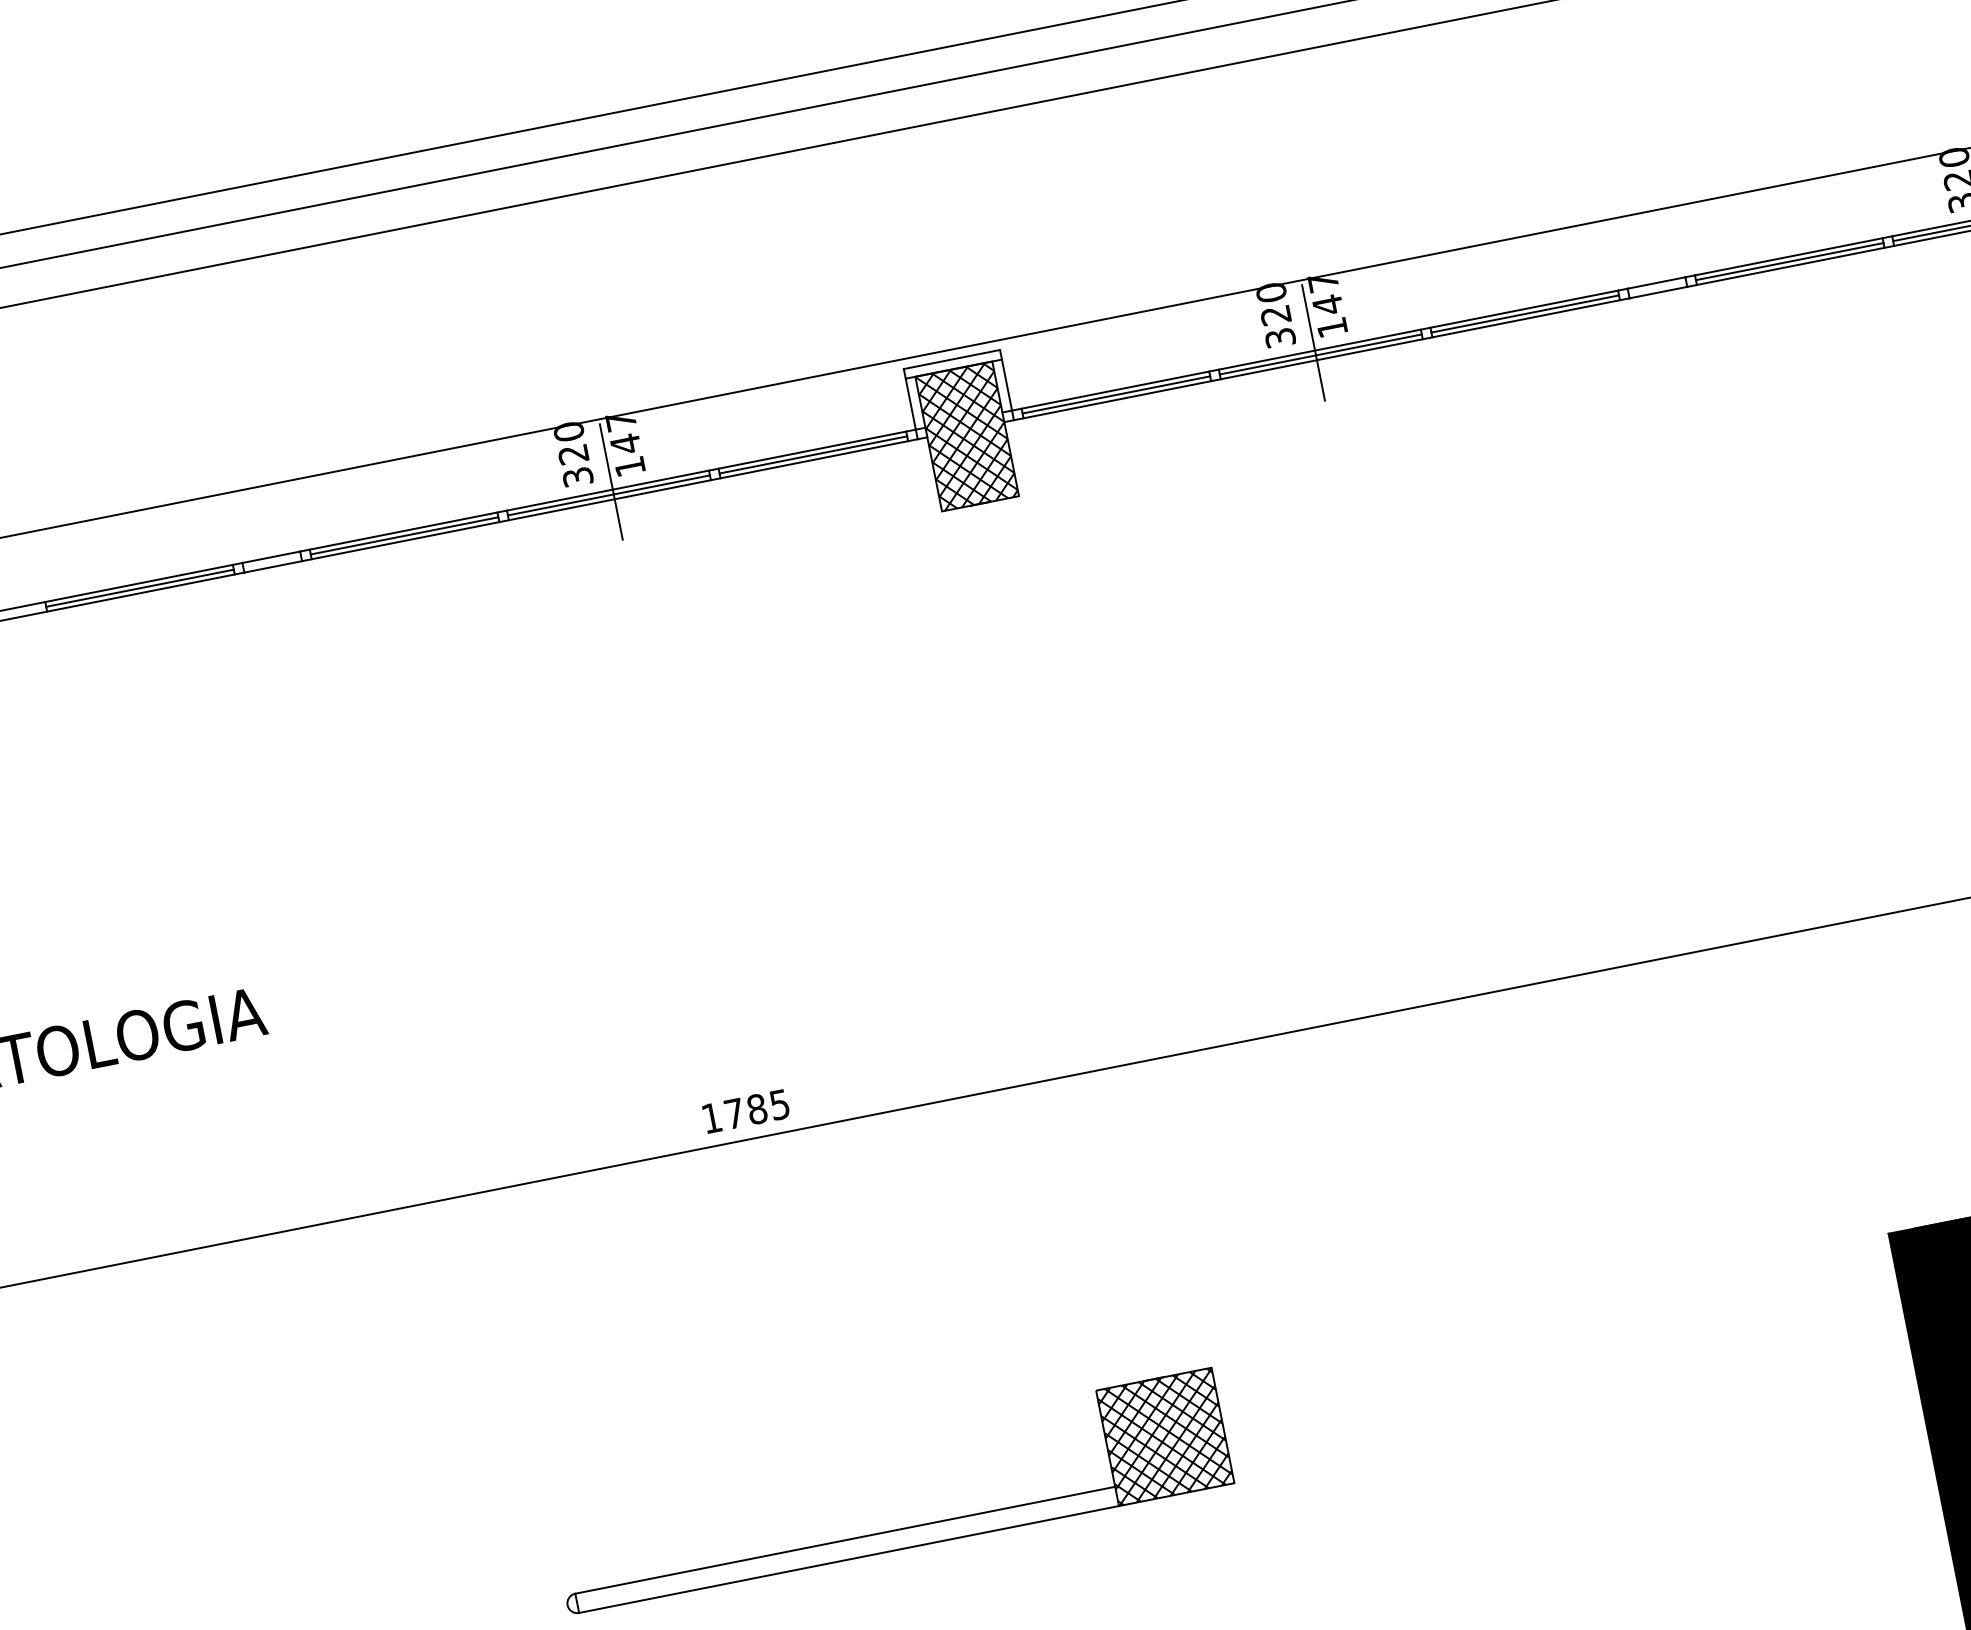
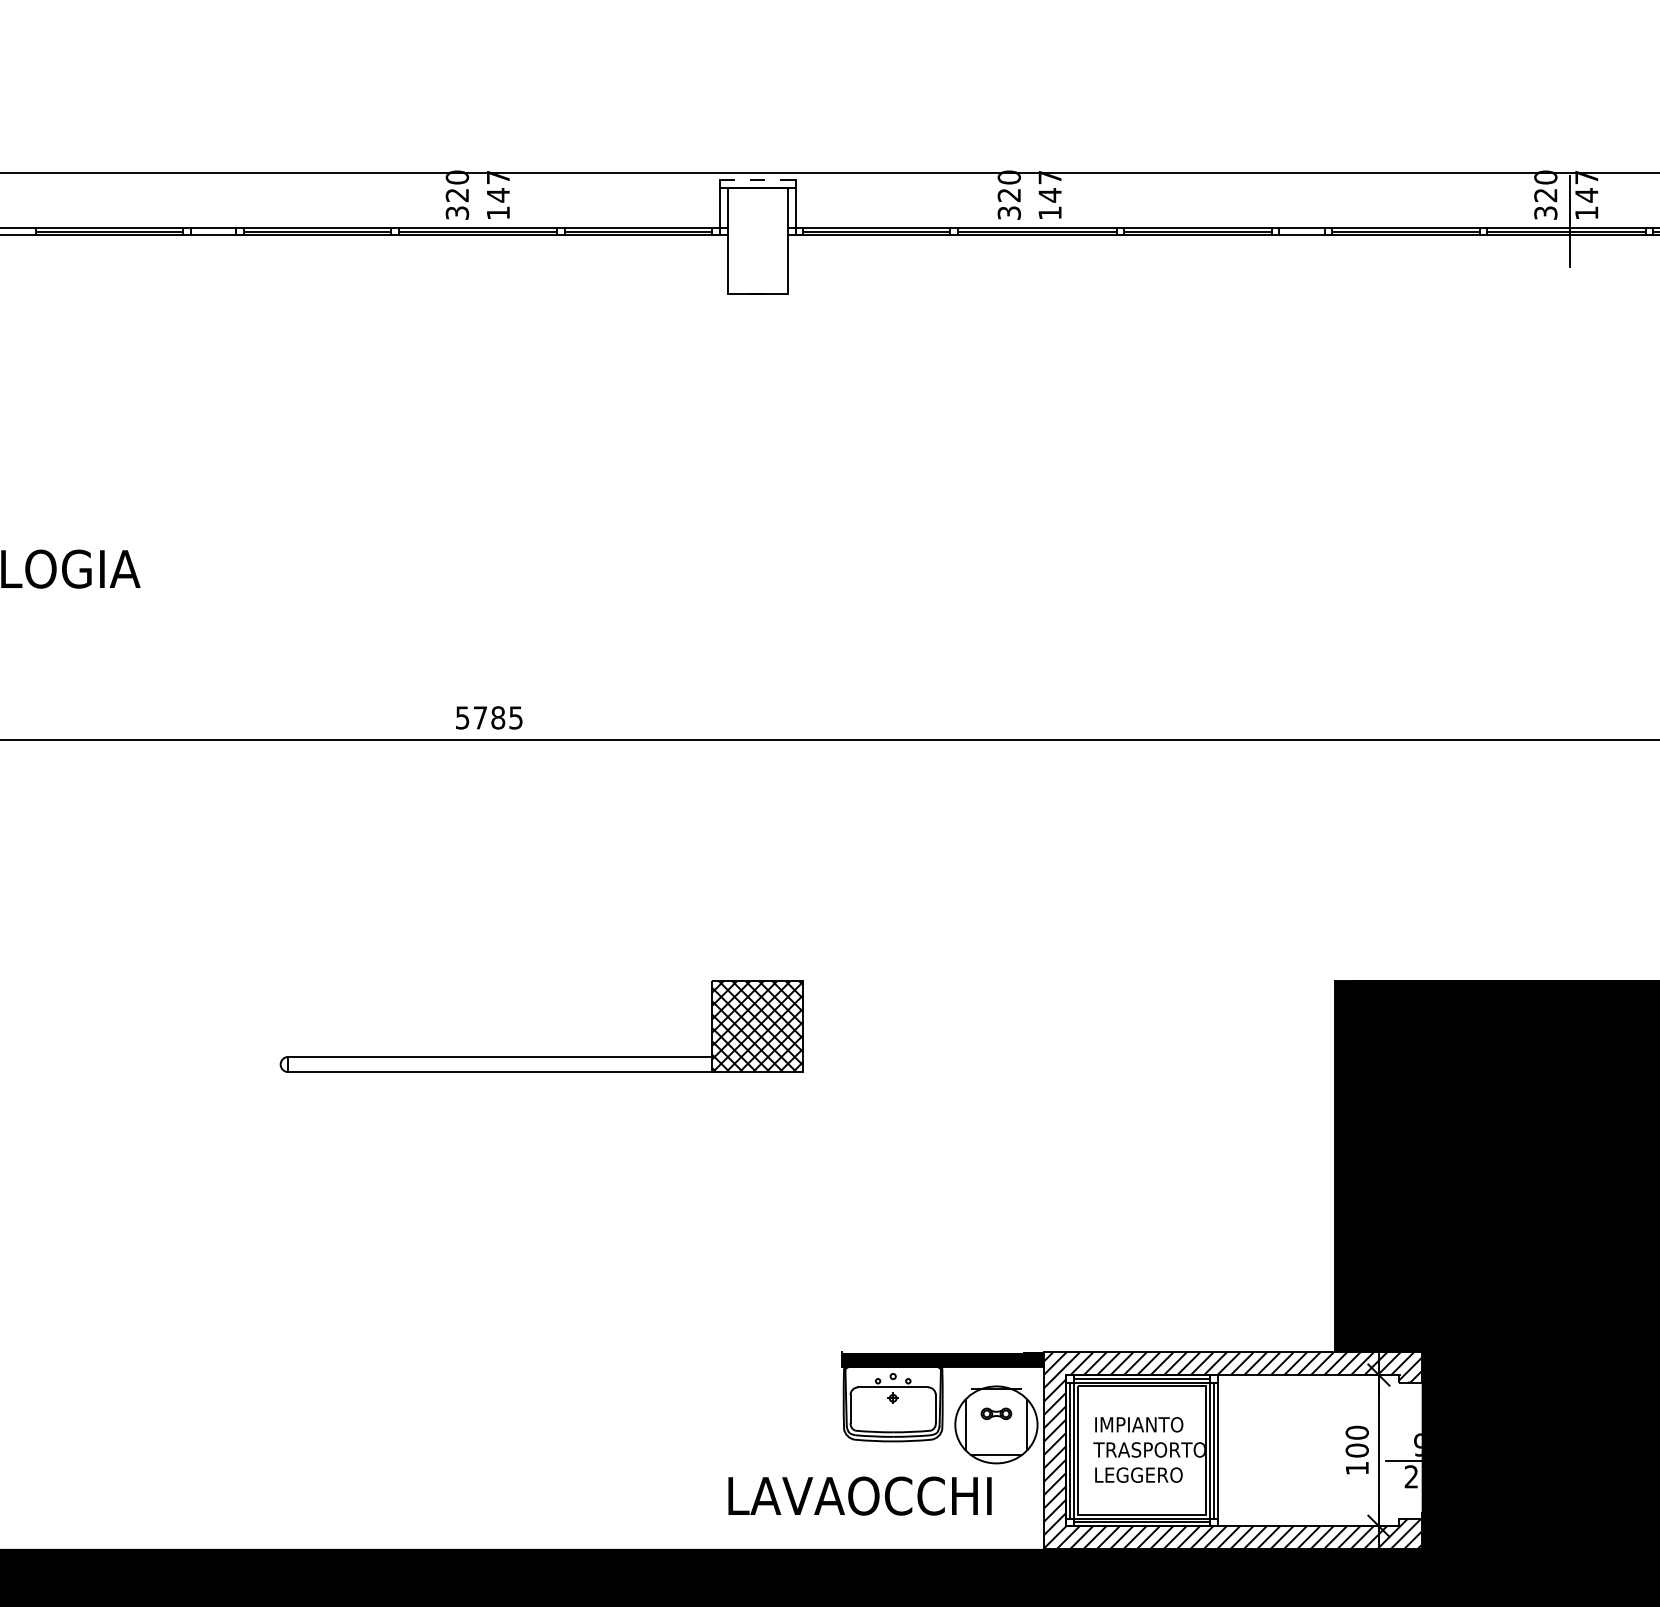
line: (1313, 342) -> (1033, 221), removed
line: (951, 359) -> (757, 180), solid -> dashed
hatch: (966, 436) -> (757, 240), removed
line: (610, 481) -> (481, 221), removed
text: (711, 1117) -> (462, 717), 1785 -> 5785

